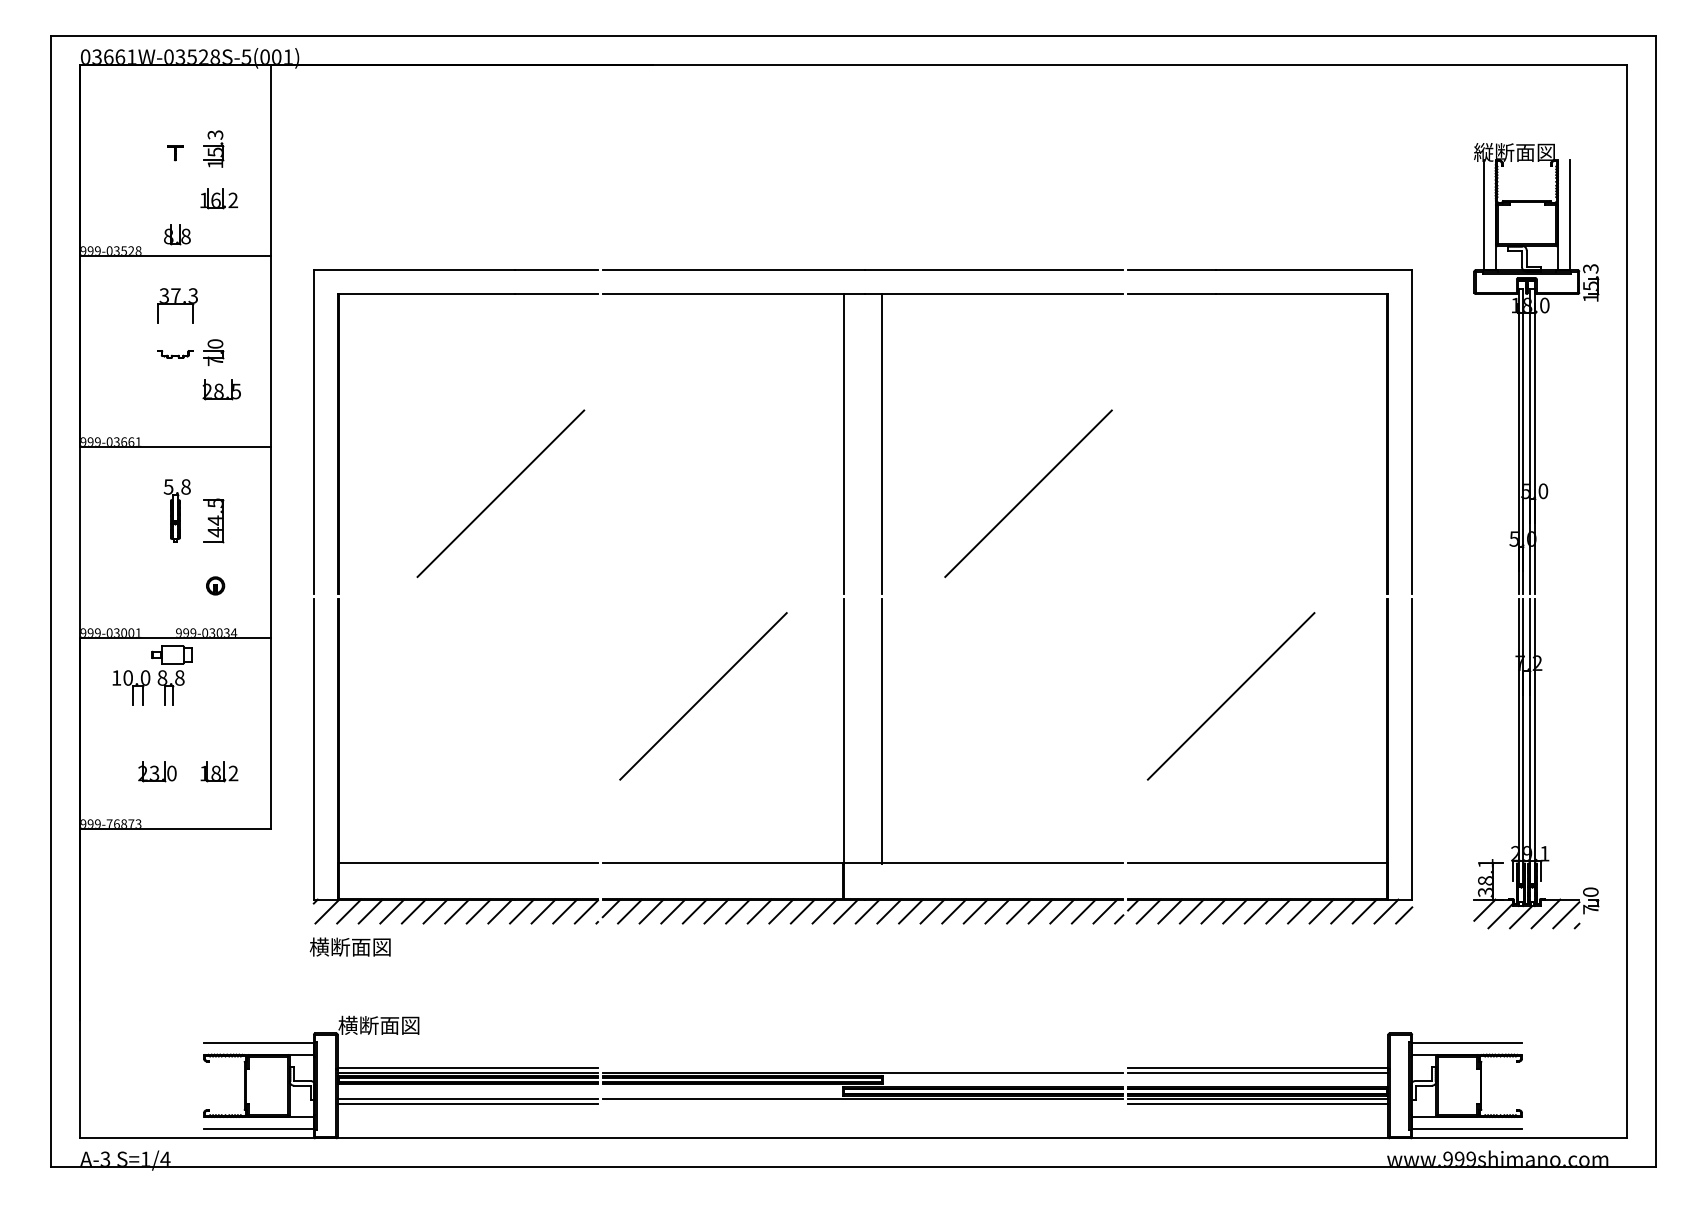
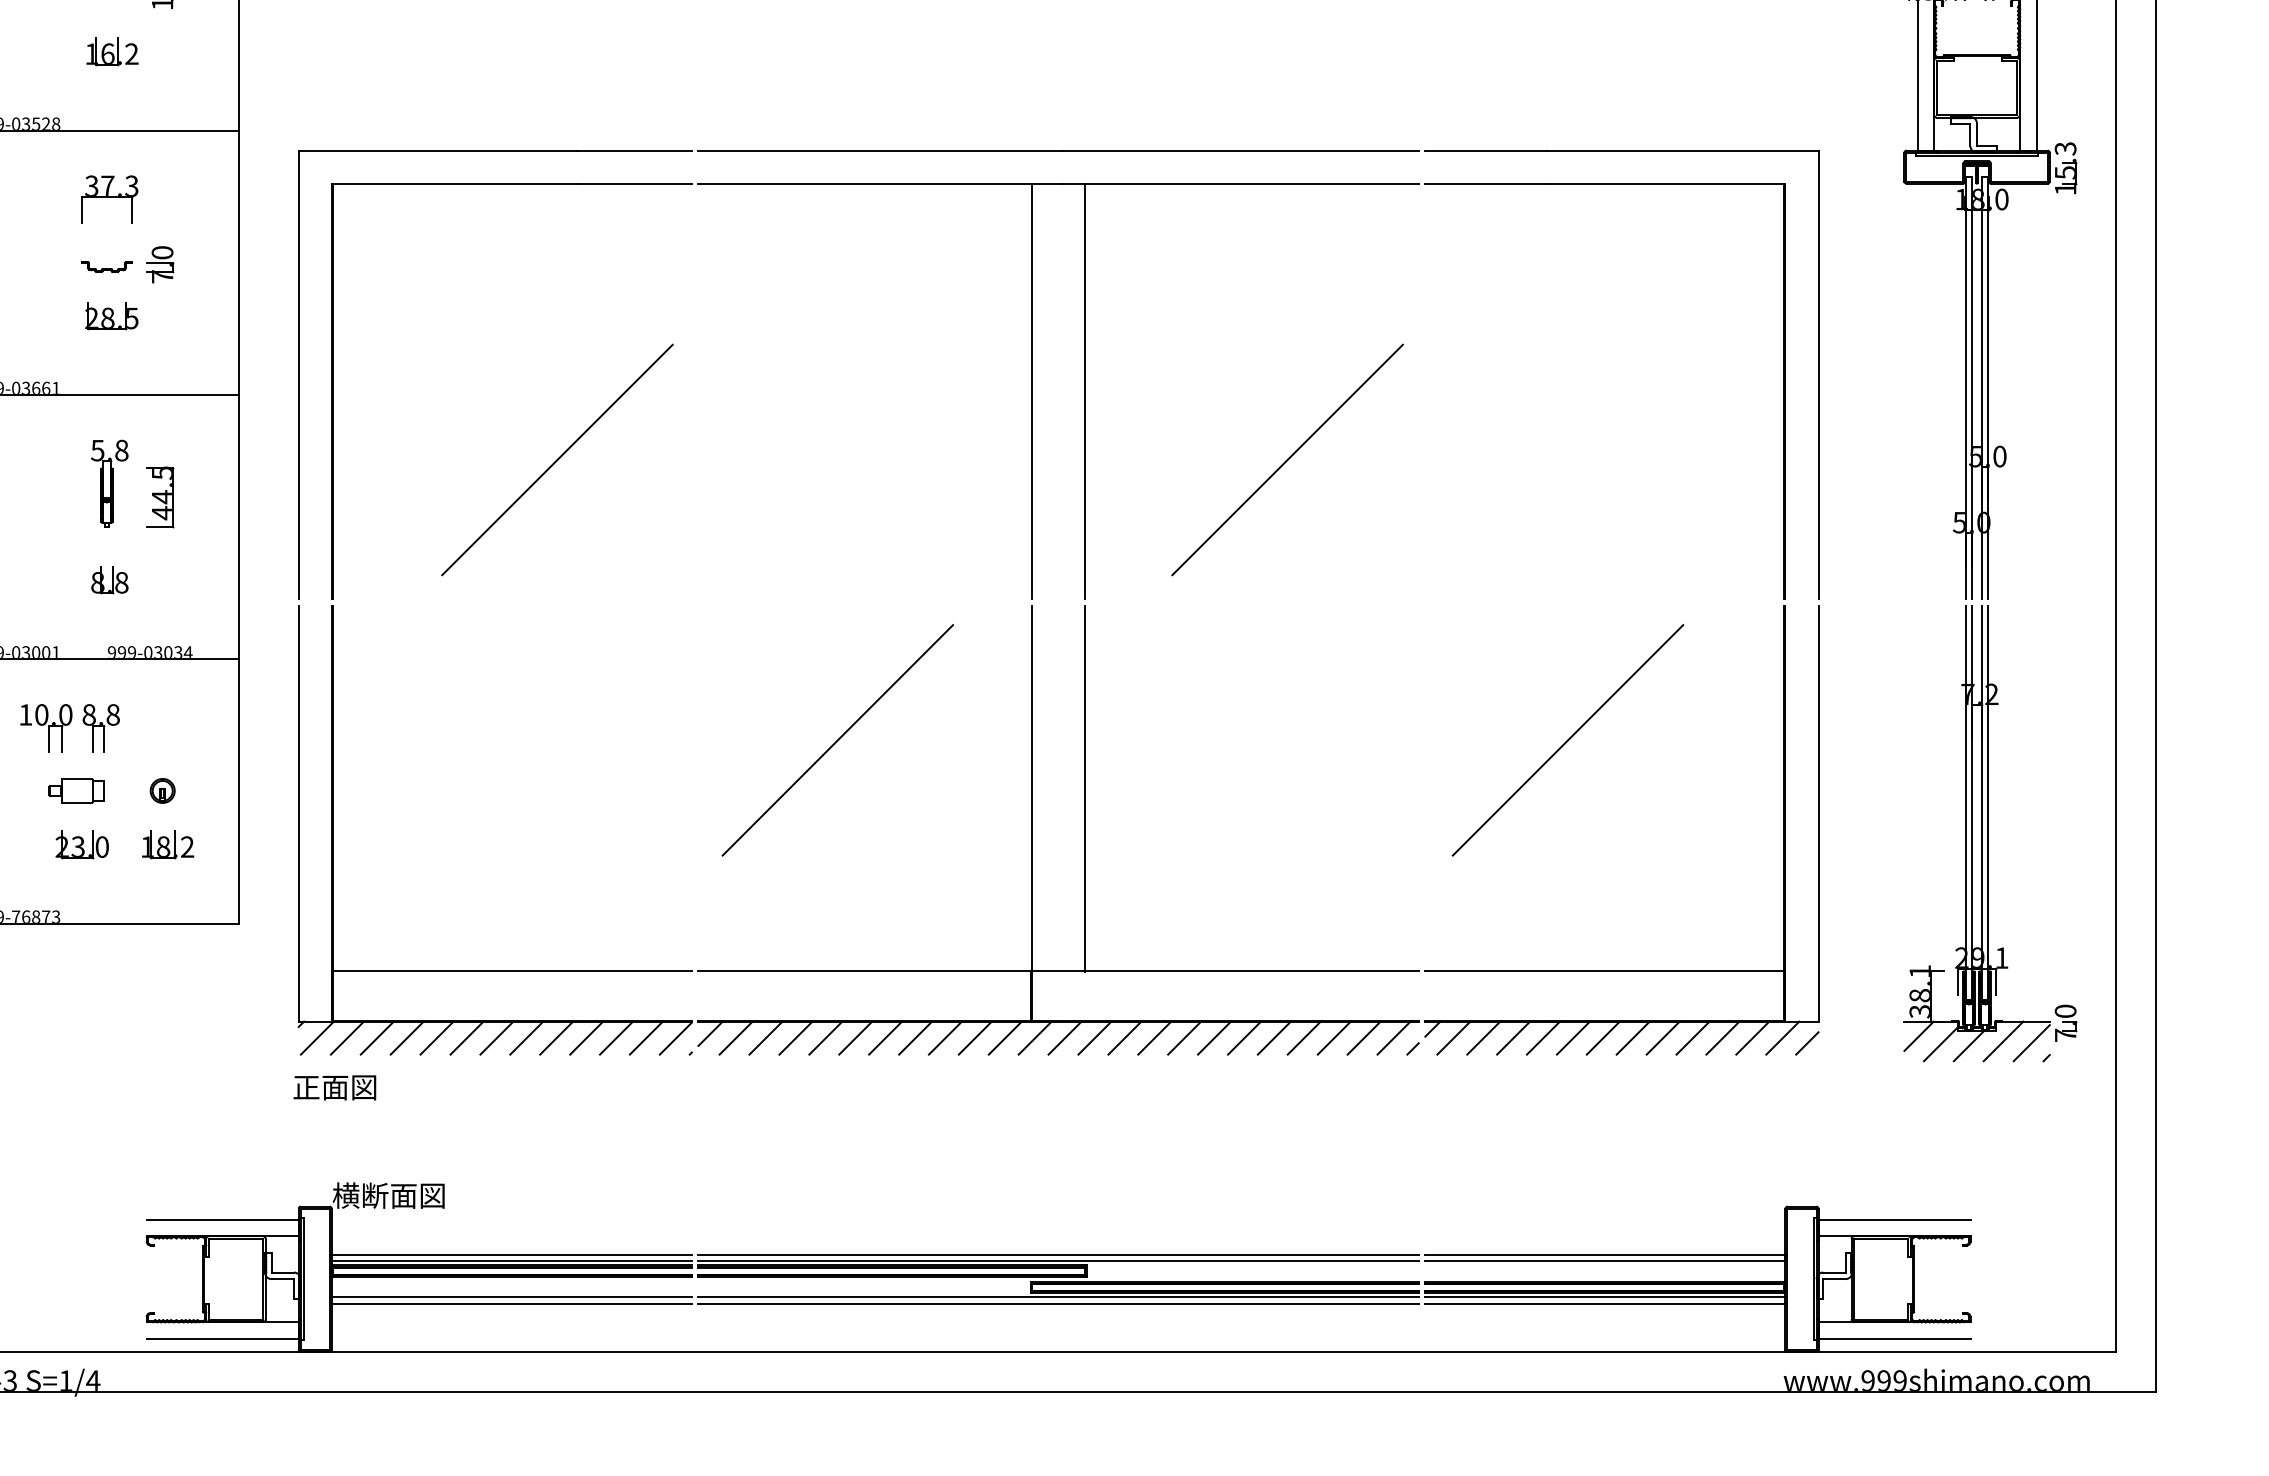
part: (219, 198) -> (112, 51), moved
part: (177, 234) -> (110, 580), moved
part: (221, 389) -> (111, 315), moved
part: (215, 585) -> (162, 790), moved
part: (171, 654) -> (75, 790), moved
text: (349, 946) -> (348, 1086), 横断面図 -> 正面図
line: (862, 1068) -> (1057, 1255), added
line: (862, 1103) -> (1057, 1303), added

